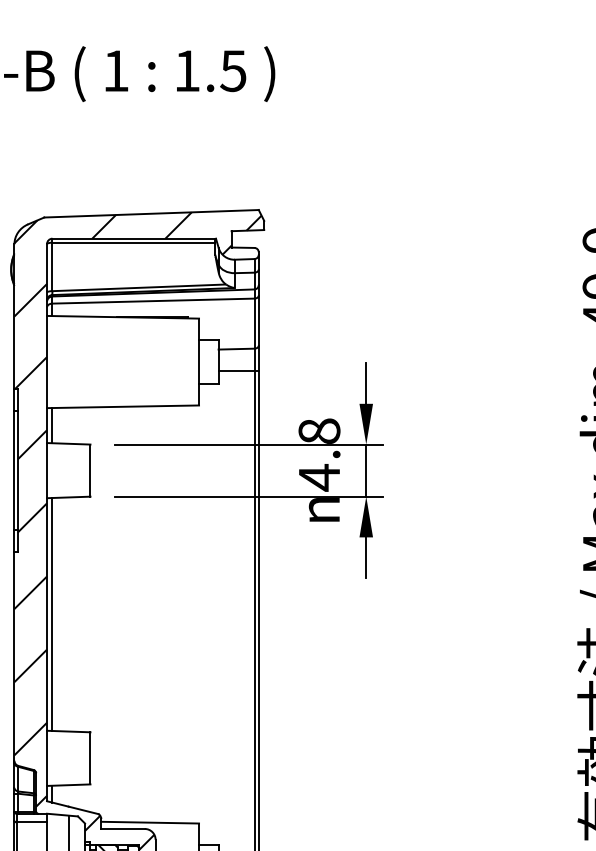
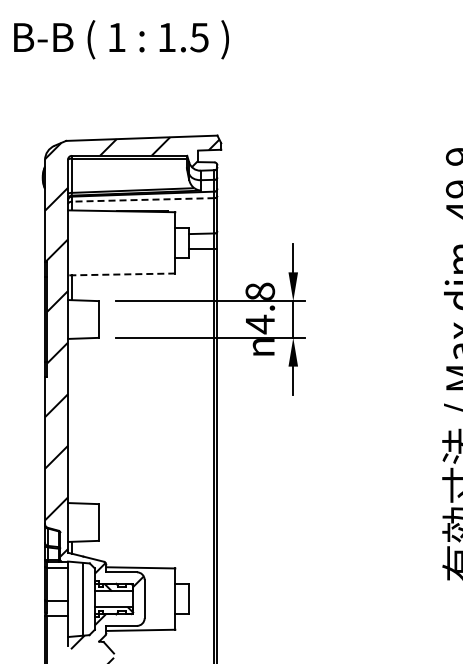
line: (152, 300) -> (142, 199), solid -> dashed
line: (122, 406) -> (121, 274), solid -> dashed
line: (51, 613) -> (71, 420), removed

